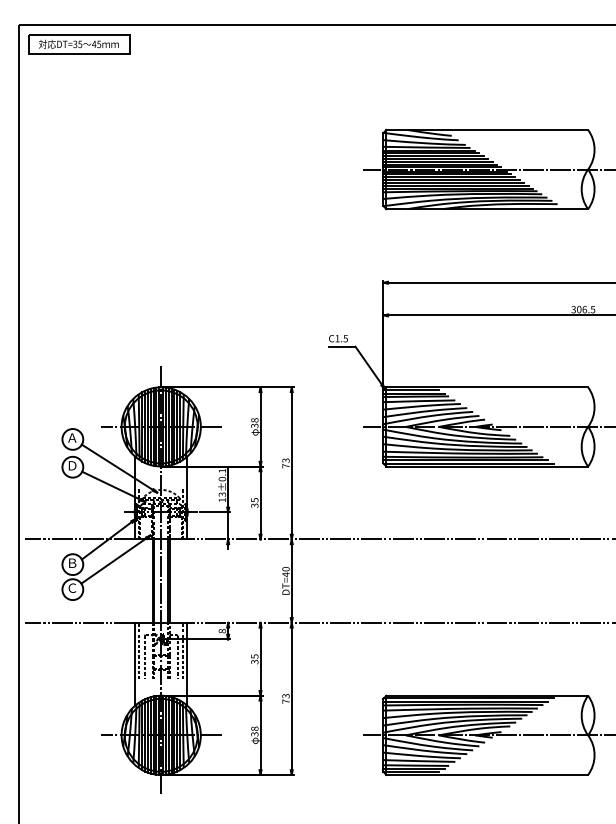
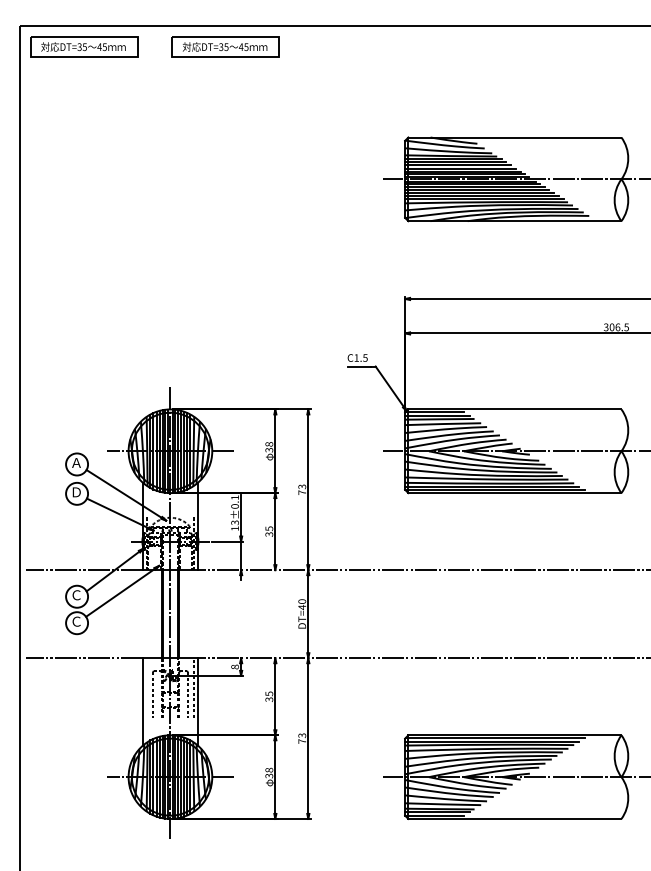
part: (213, 44) -> (225, 47), added
text: (72, 562) -> (76, 594), Ｂ -> Ｃ
line: (139, 650) -> (147, 687), removed

